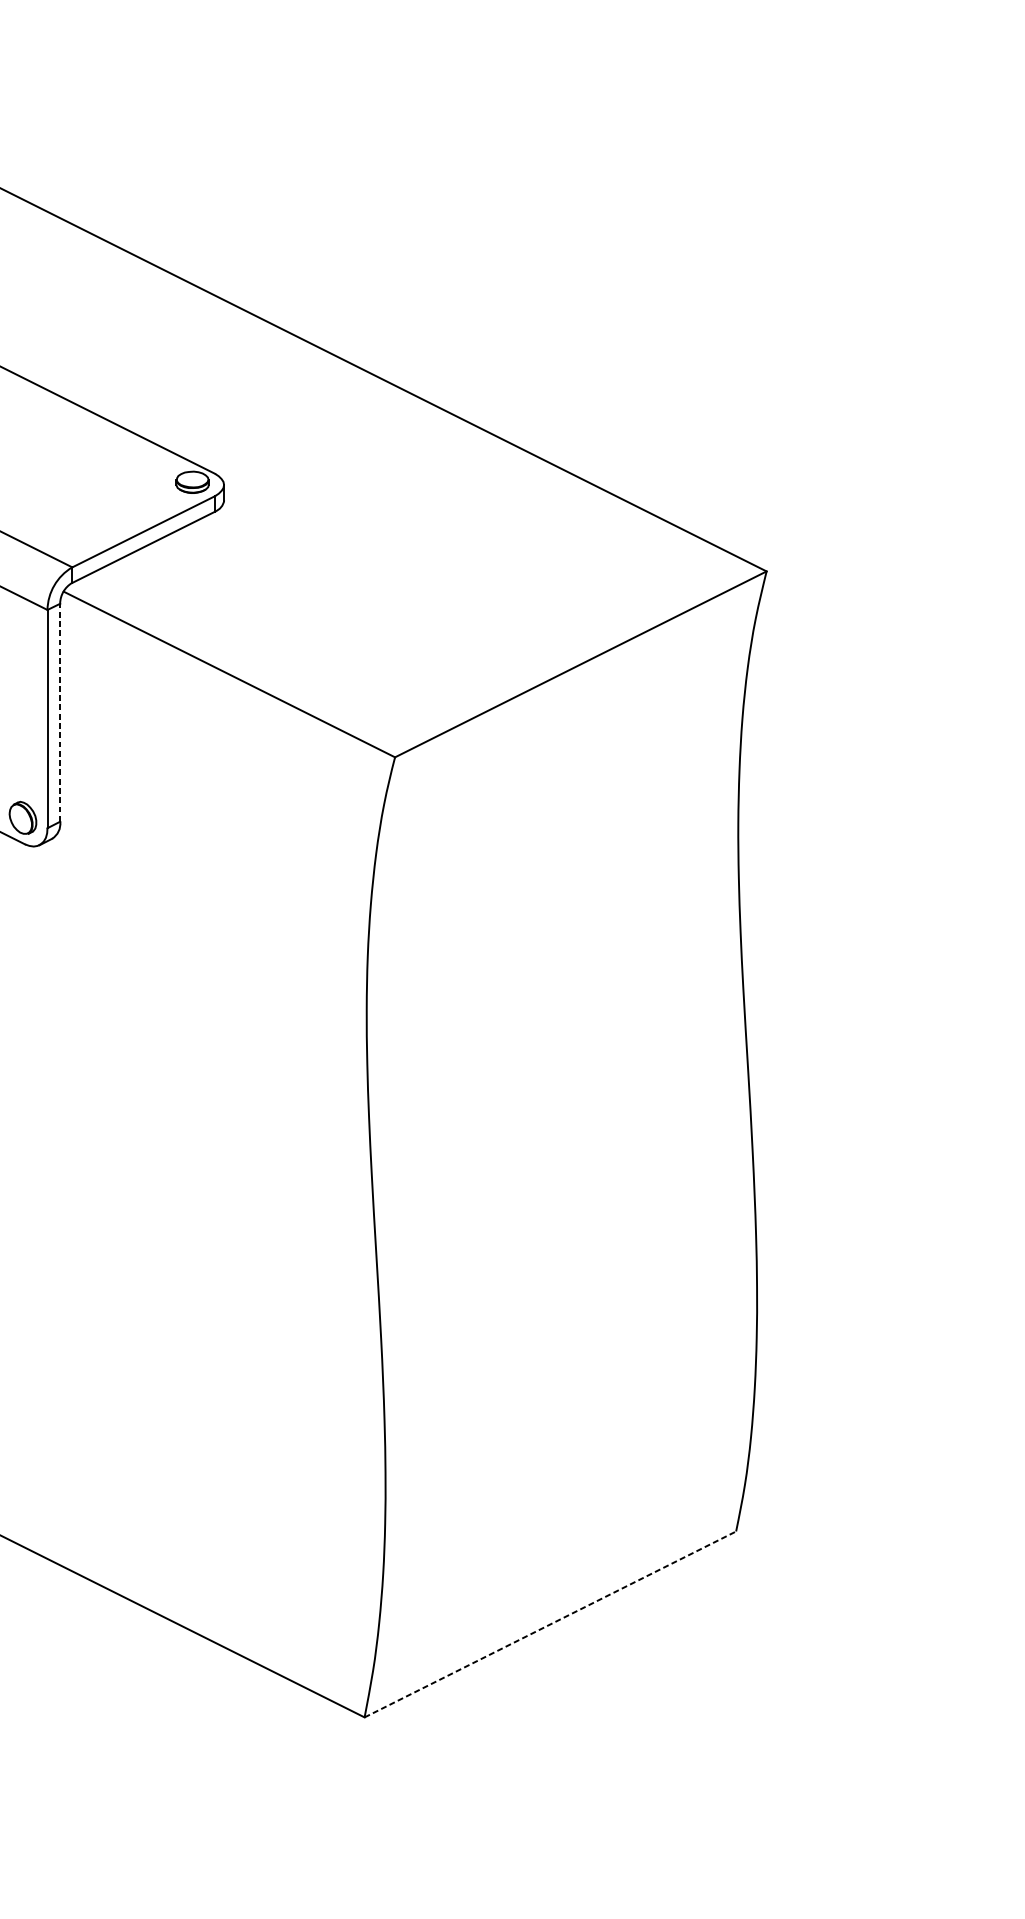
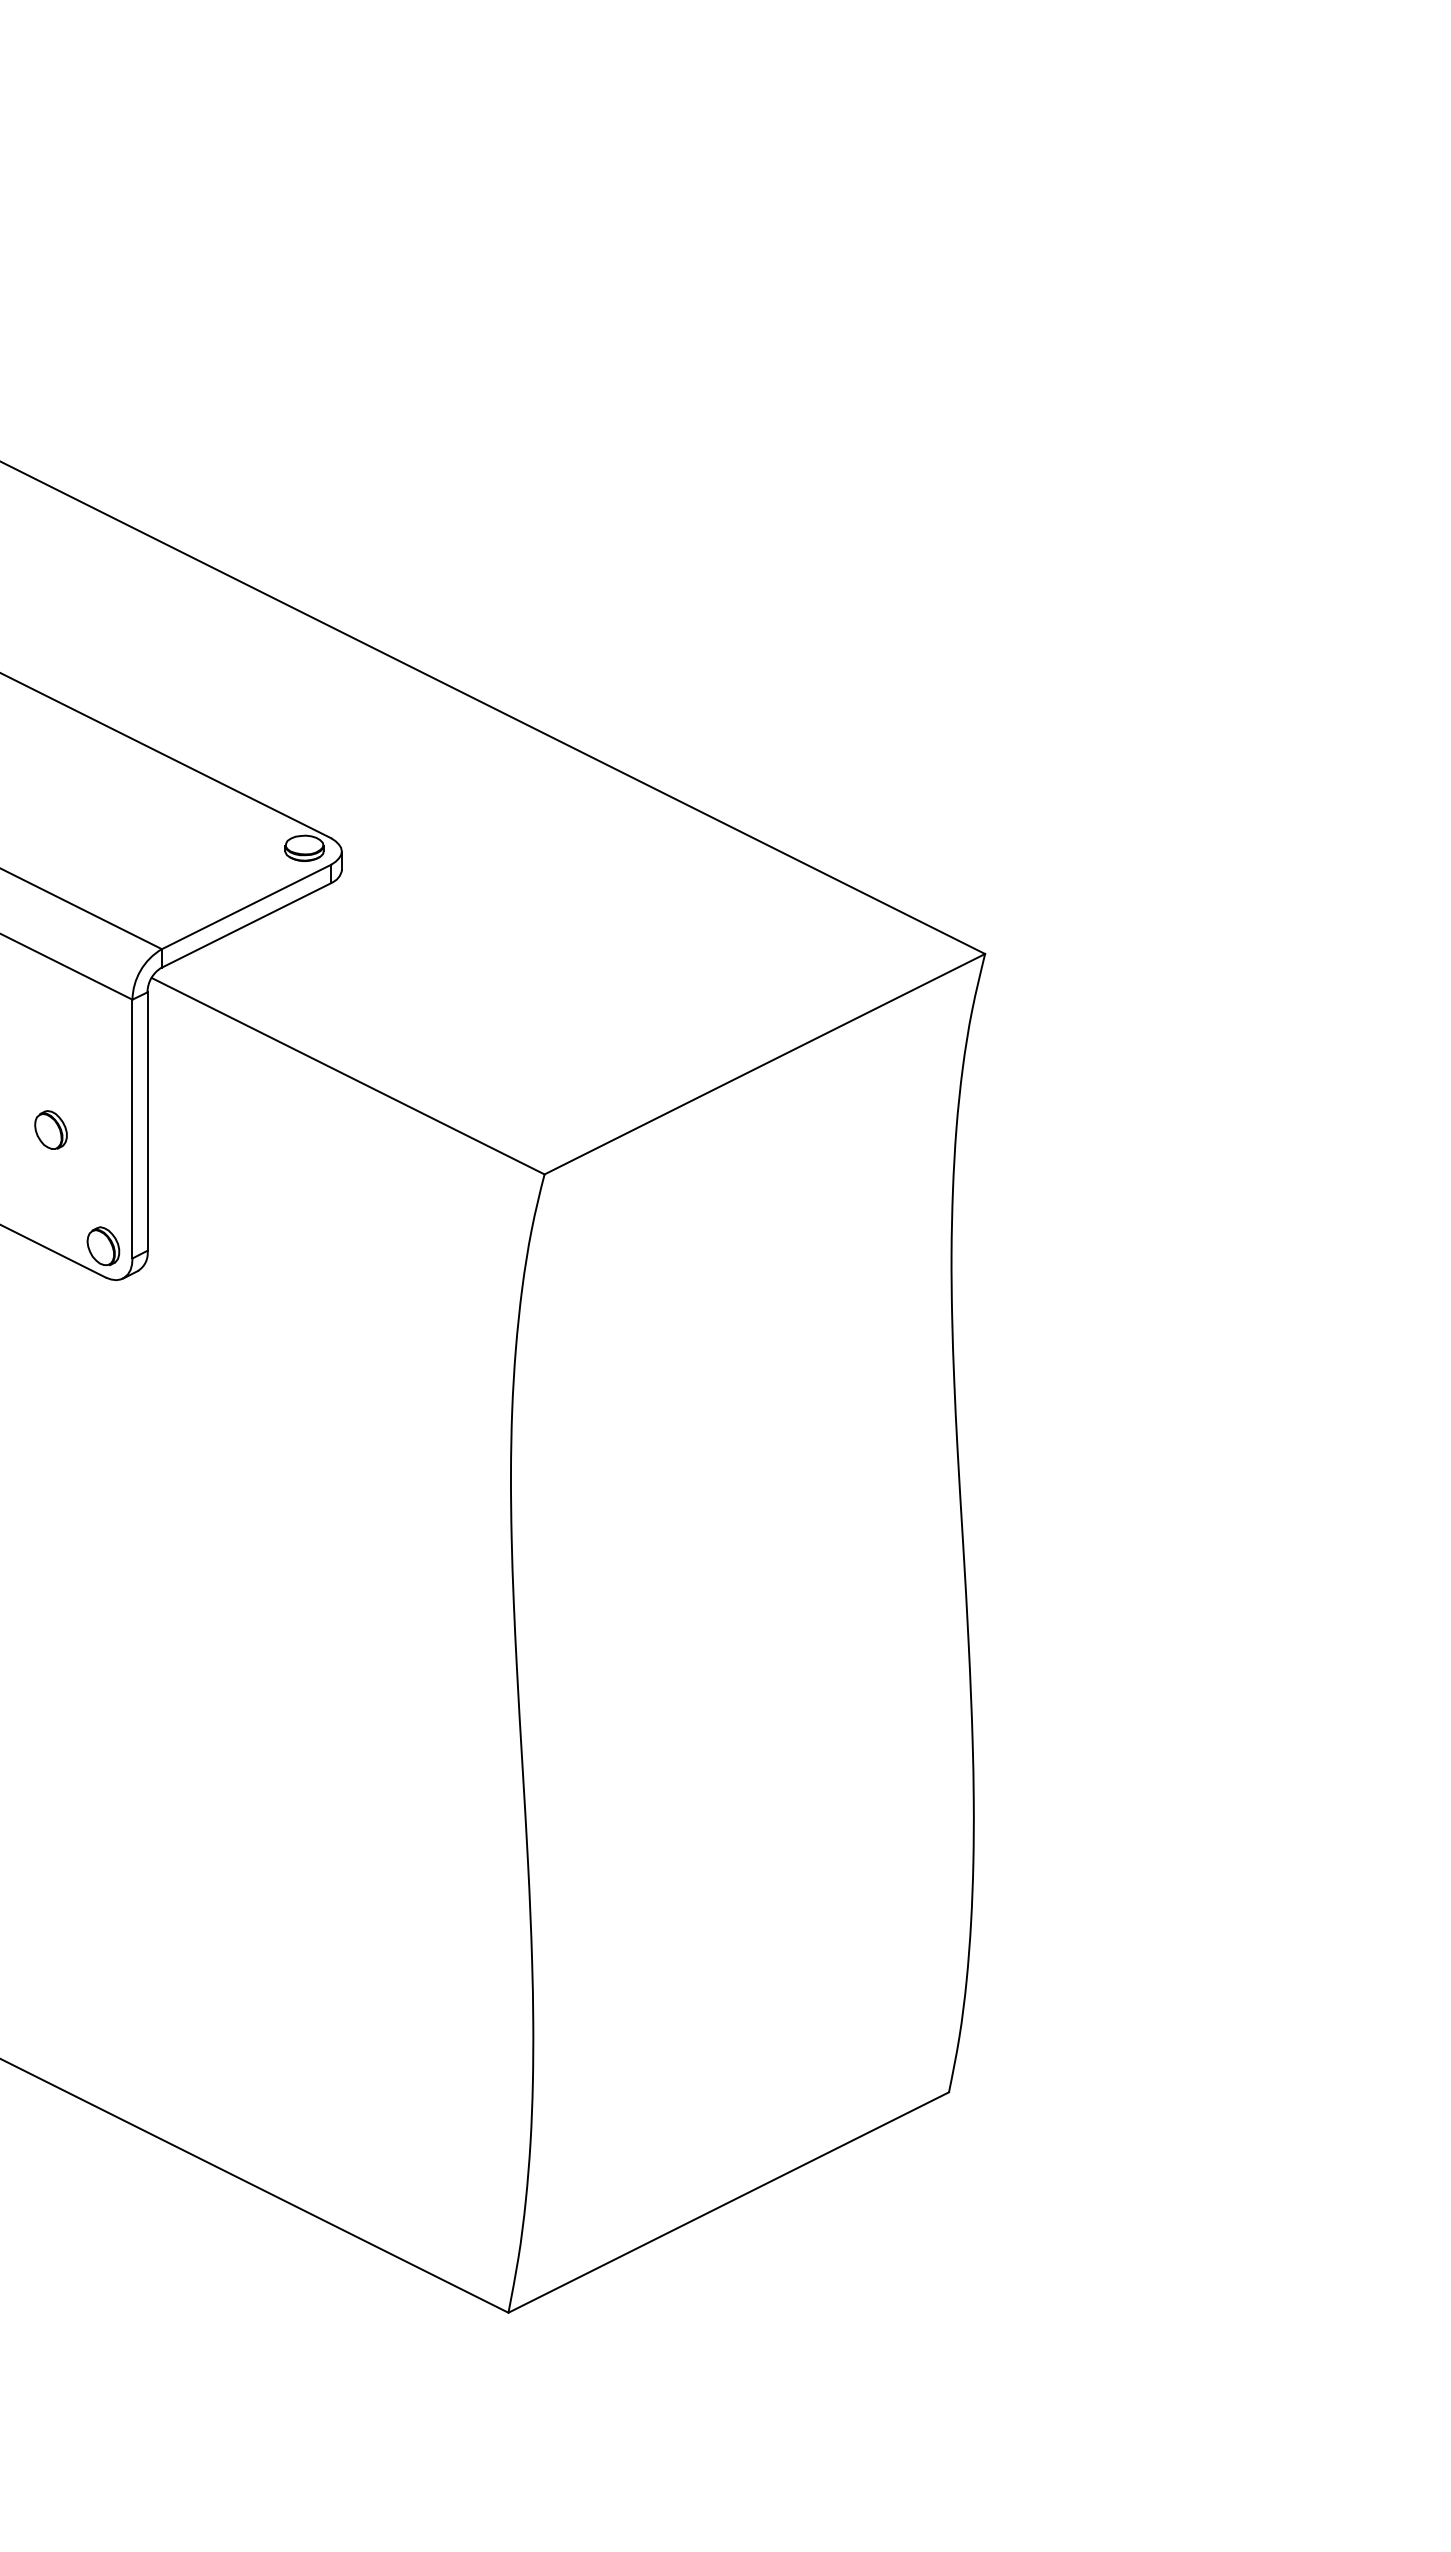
line: (60, 712) -> (147, 1121), dashed -> solid
line: (551, 1624) -> (729, 2202), dashed -> solid

